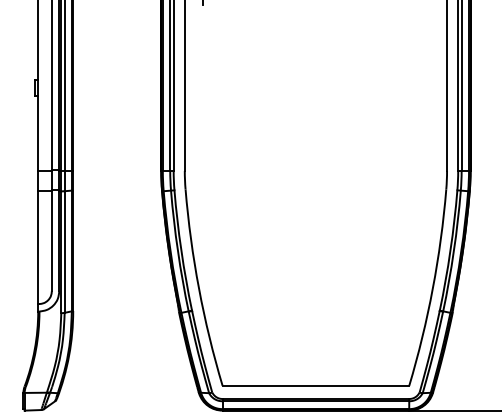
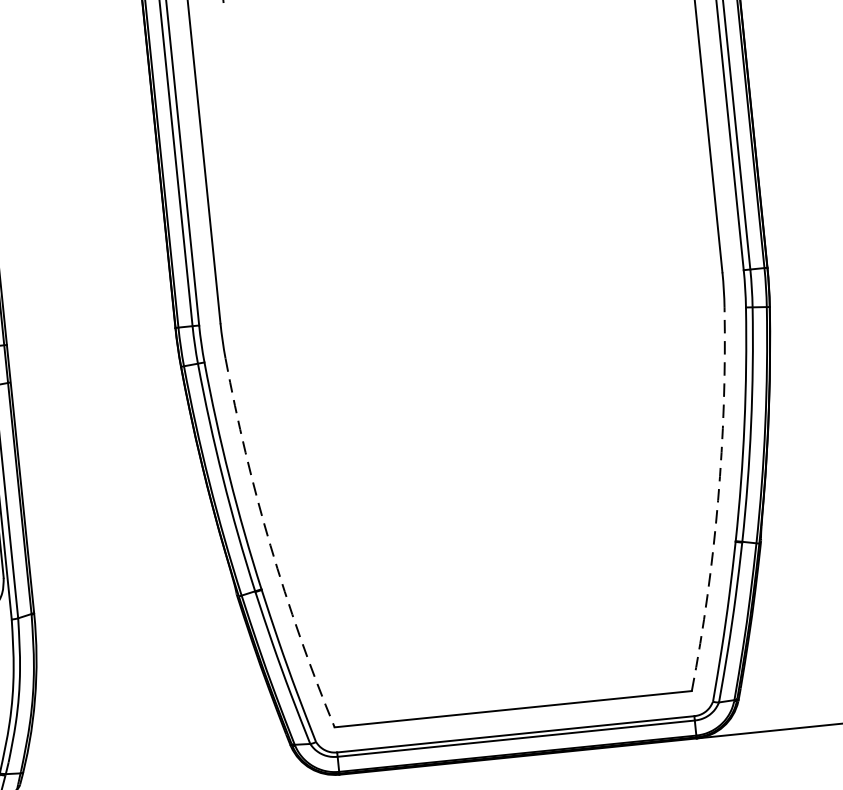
arc: (199, 288) -> (271, 545), solid -> dashed
arc: (432, 288) -> (717, 500), solid -> dashed

